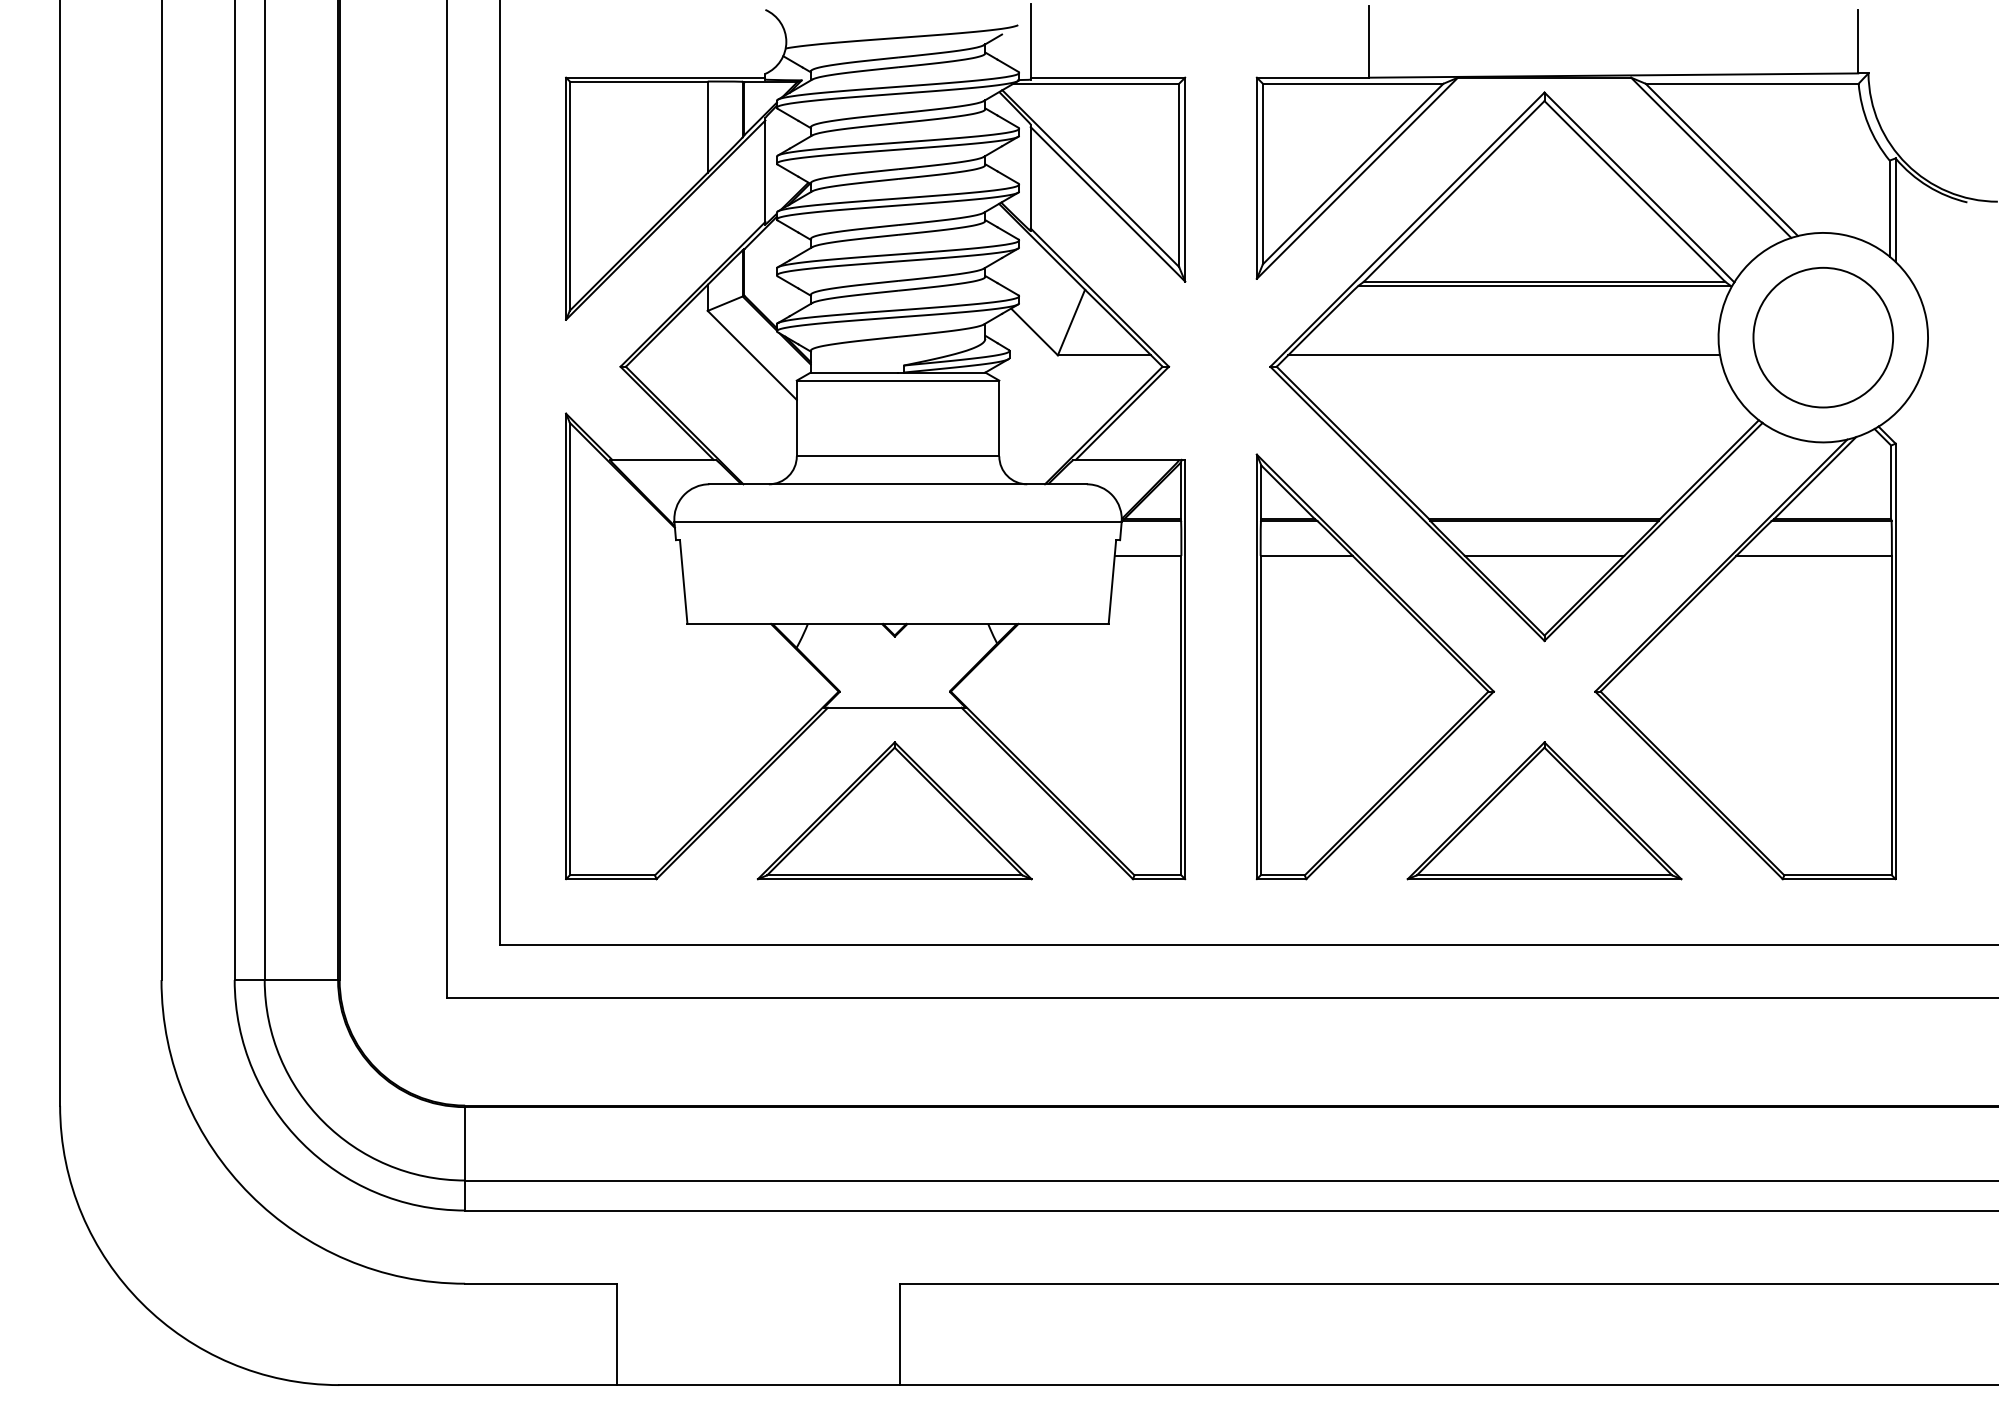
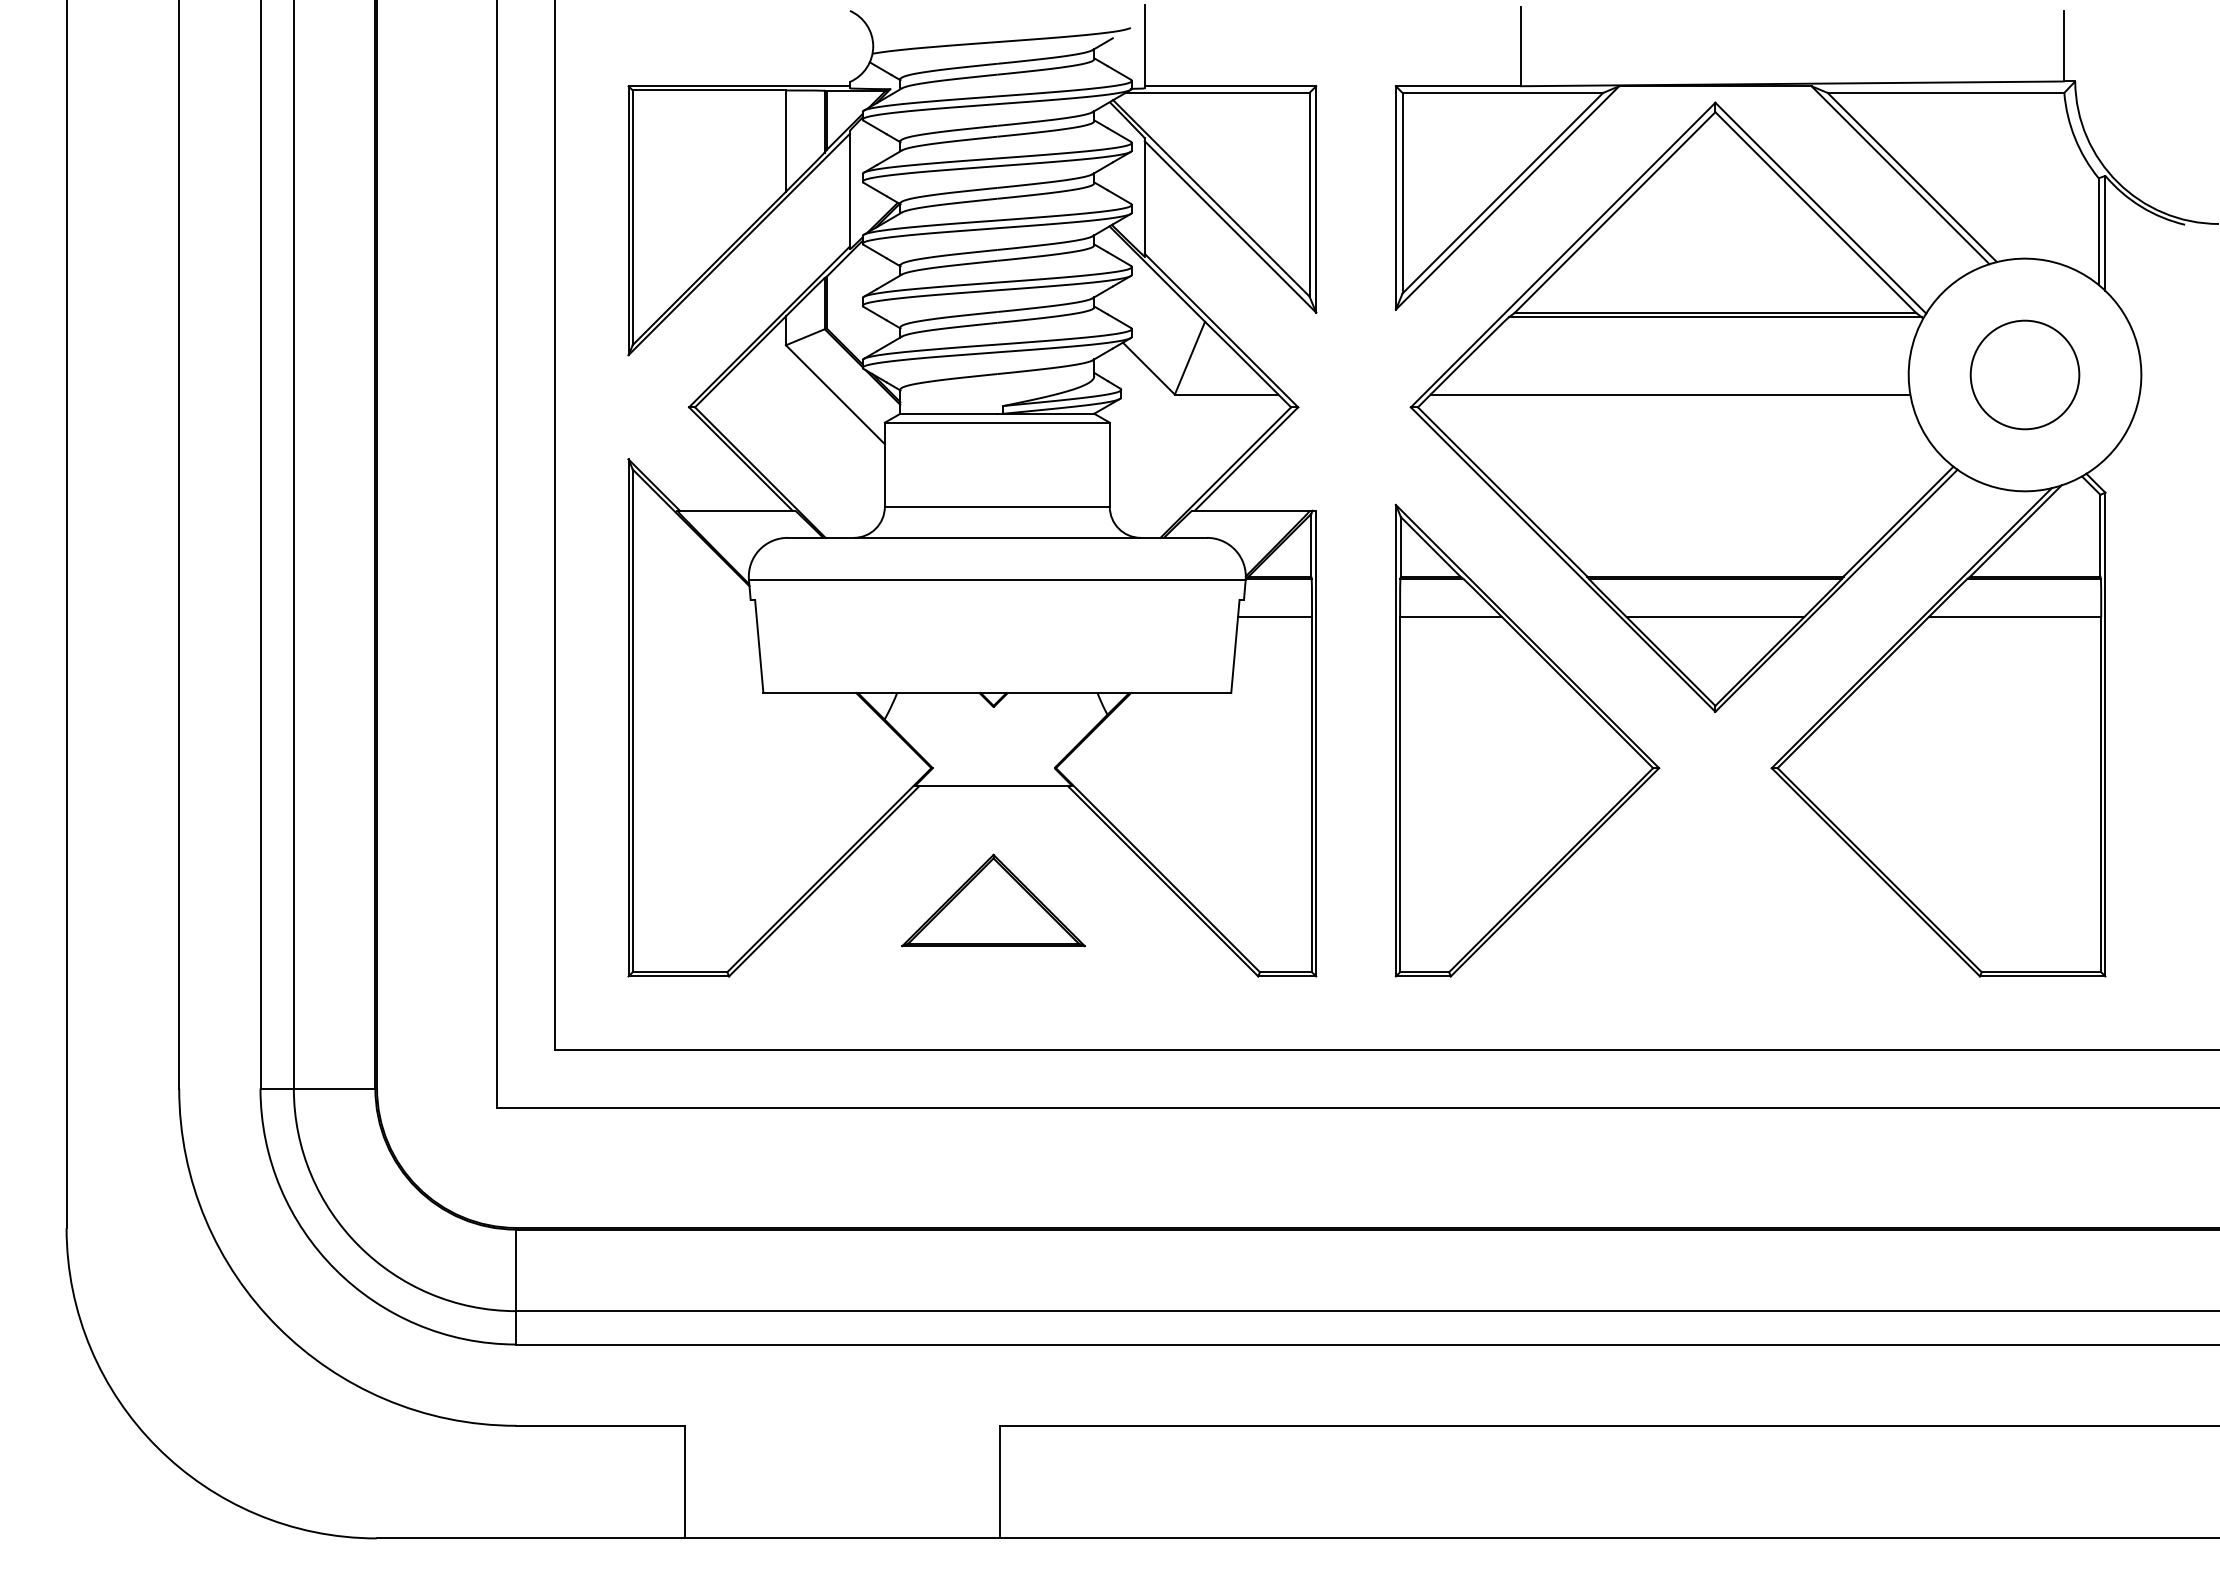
circle: (1822, 337) -> (2024, 374), size x0.7
part: (894, 810) -> (993, 900), size x0.6
part: (1544, 810) -> (1715, 900), removed

